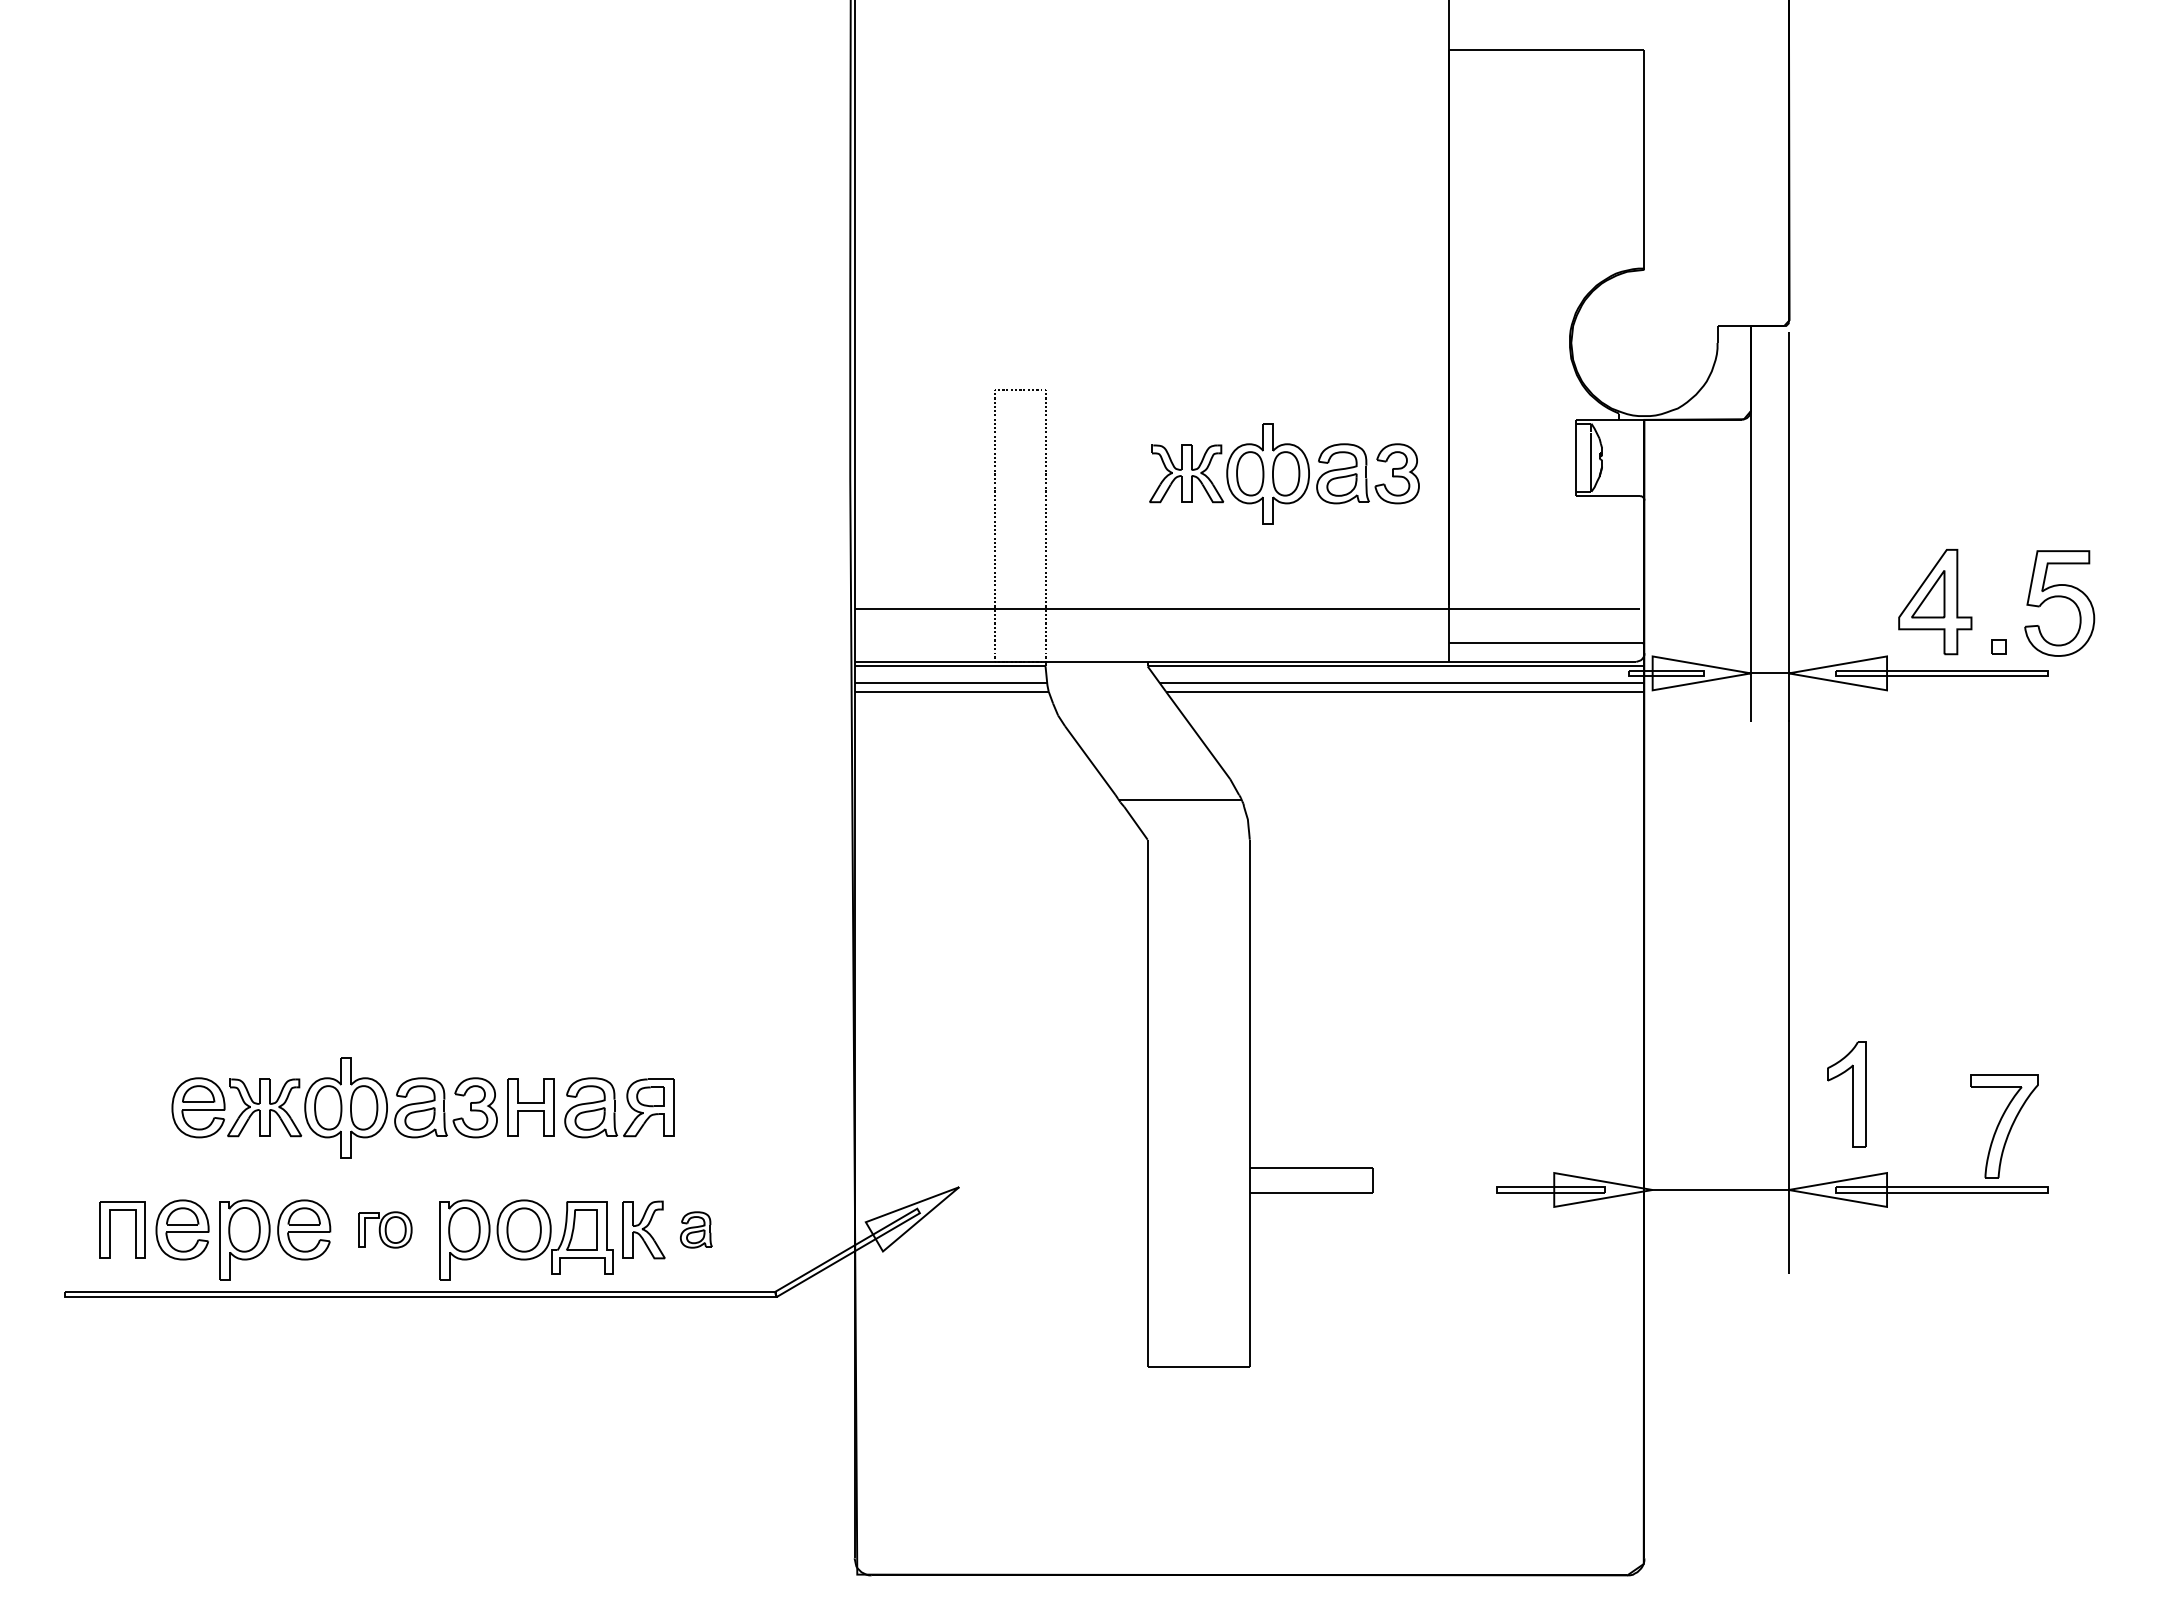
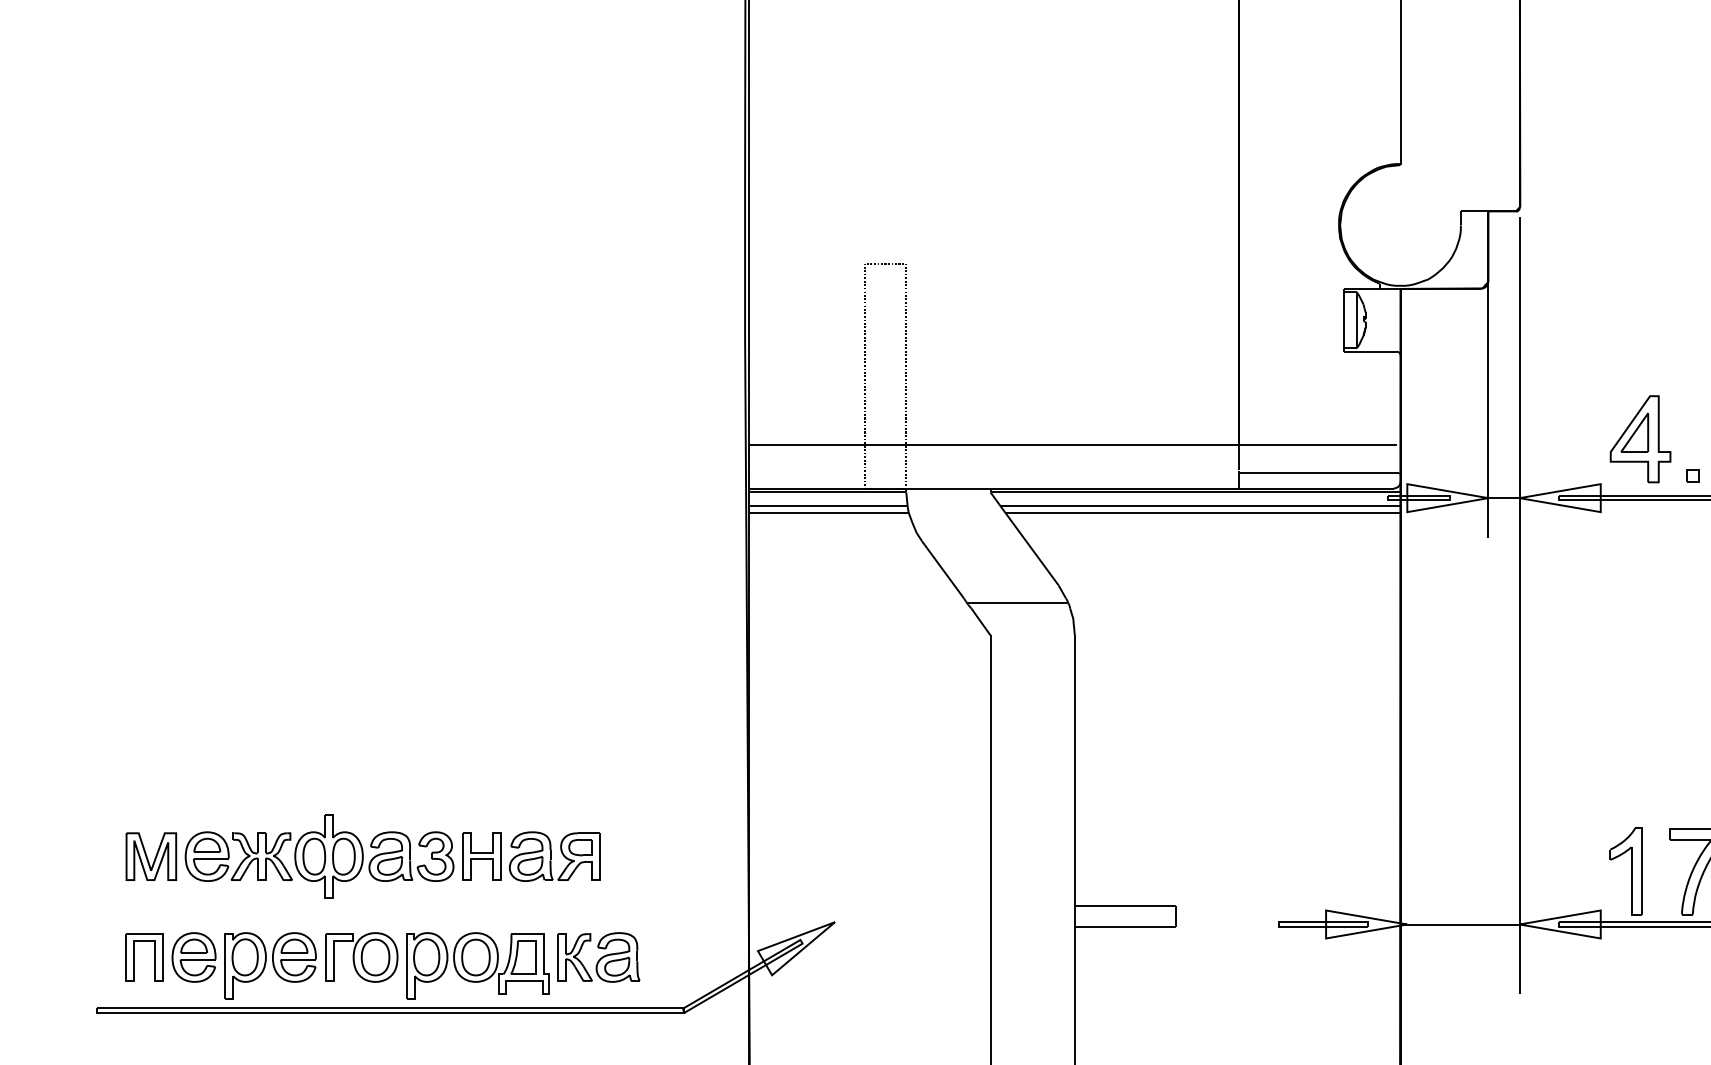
part: (1284, 473) -> (1103, 333), removed
part: (1846, 1094) -> (1625, 871), moved
part: (130, 1107) -> (151, 856), added
part: (385, 1229) -> (361, 957), size x1.67
part: (696, 1229) -> (618, 957), size x1.67

